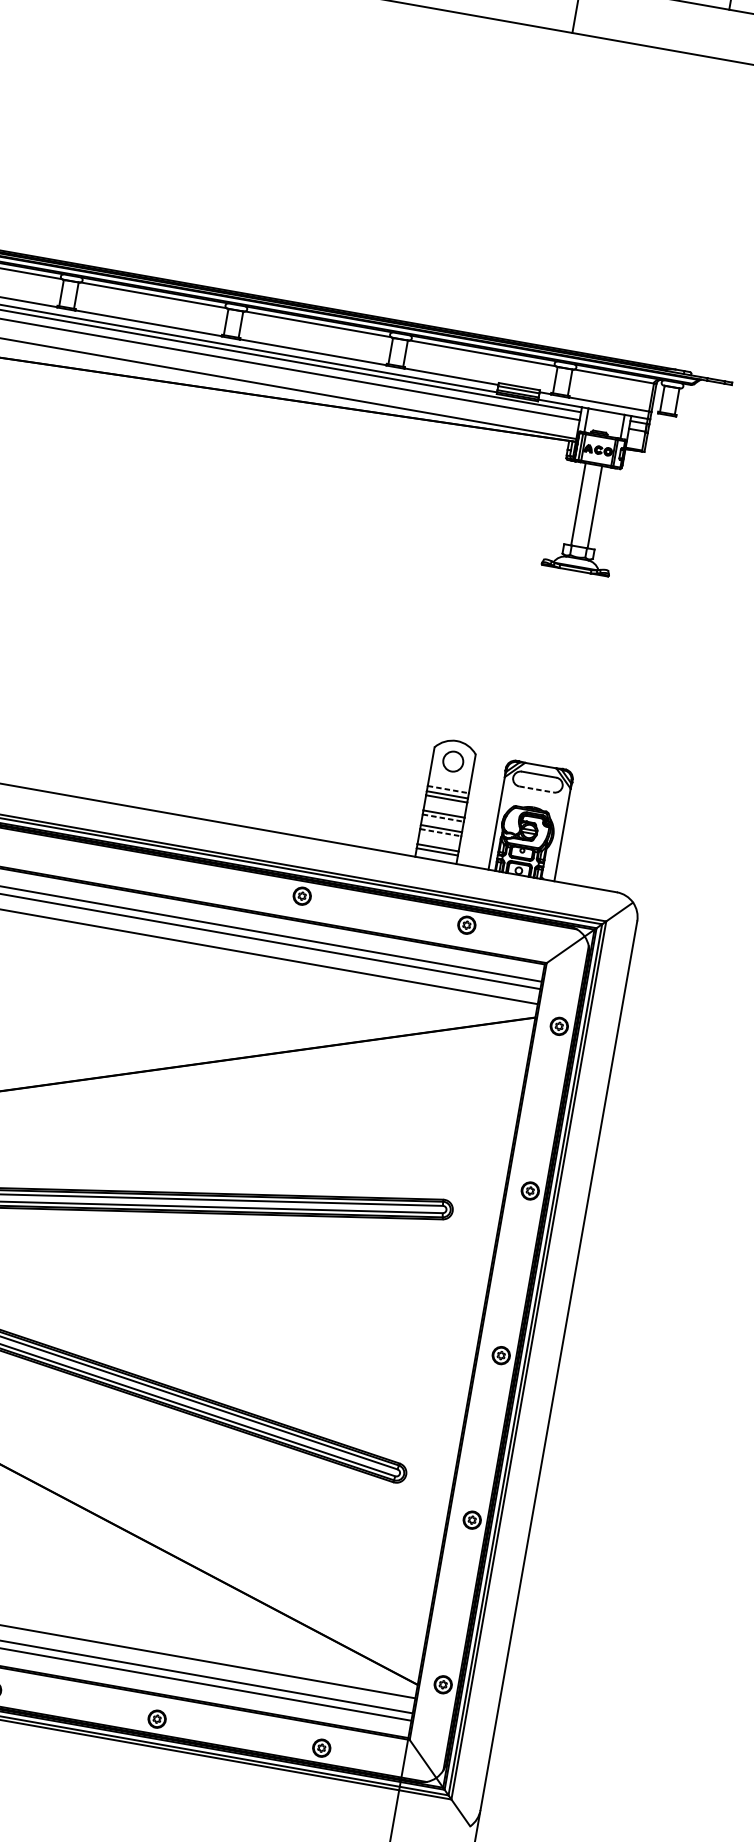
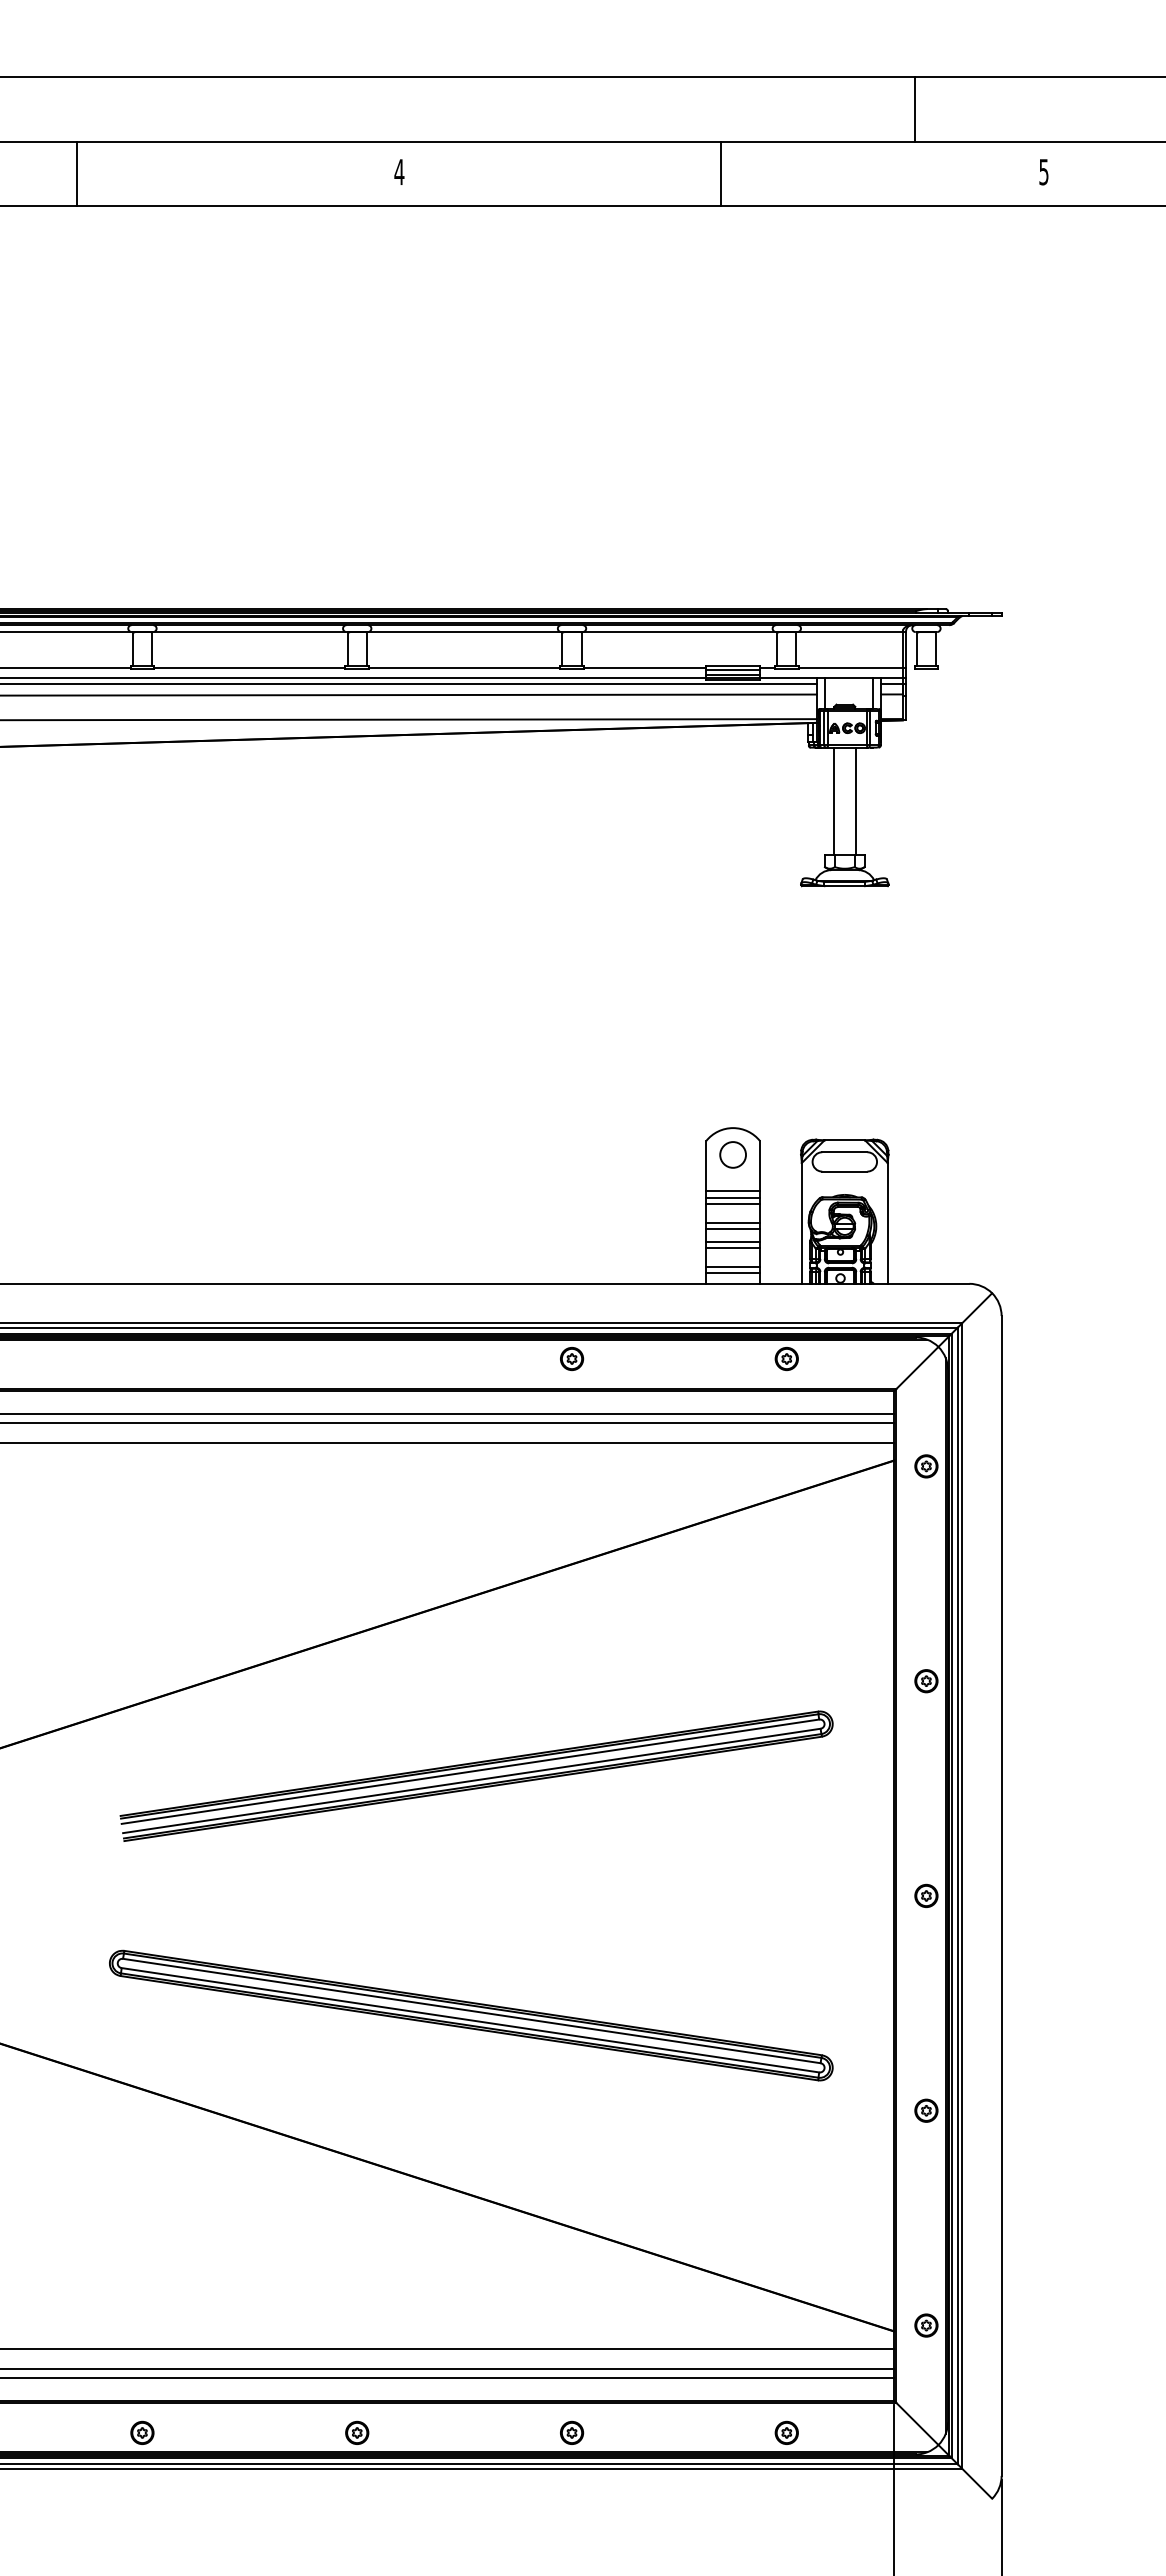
line: (448, 789) -> (733, 1191), dashed -> solid
line: (536, 789) -> (844, 1171), dashed -> solid
line: (443, 818) -> (733, 1228), dashed -> solid
line: (441, 832) -> (733, 1247), dashed -> solid

